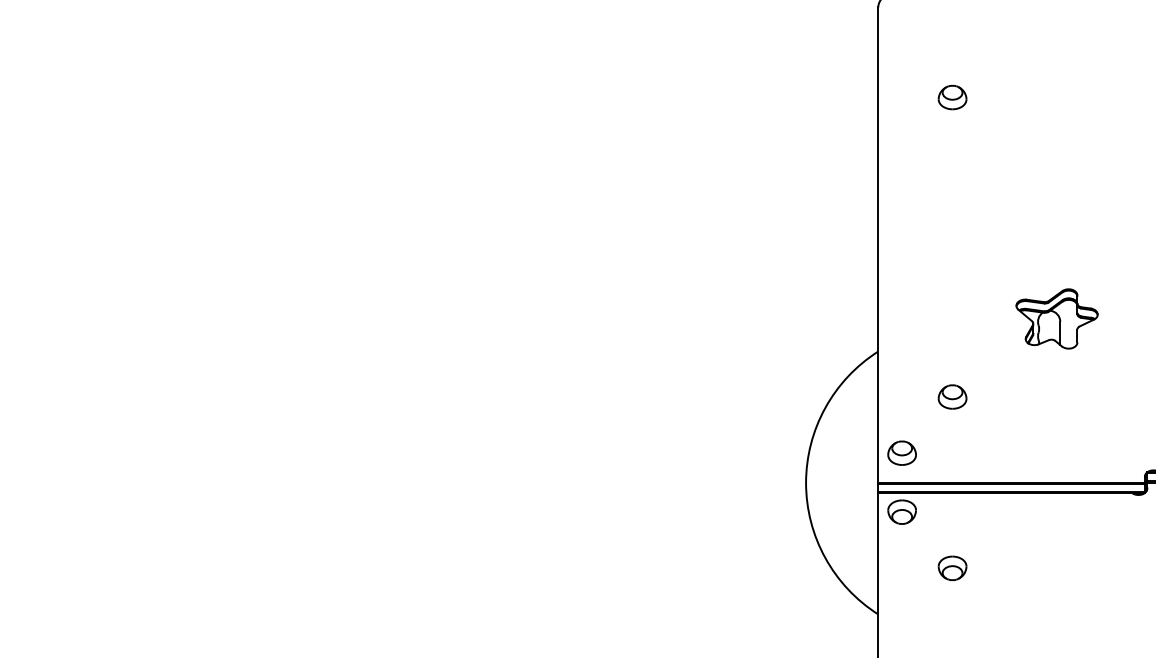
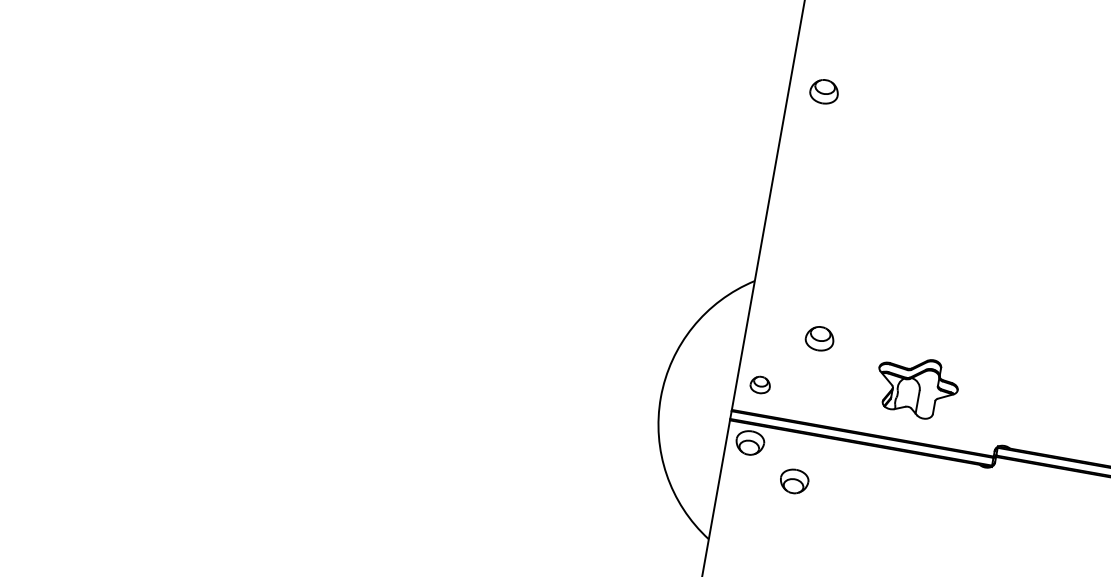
part: (952, 97) -> (824, 91), moved
part: (1056, 318) -> (916, 386), moved
part: (901, 452) -> (759, 384), size x0.7
part: (952, 567) -> (794, 480), moved

